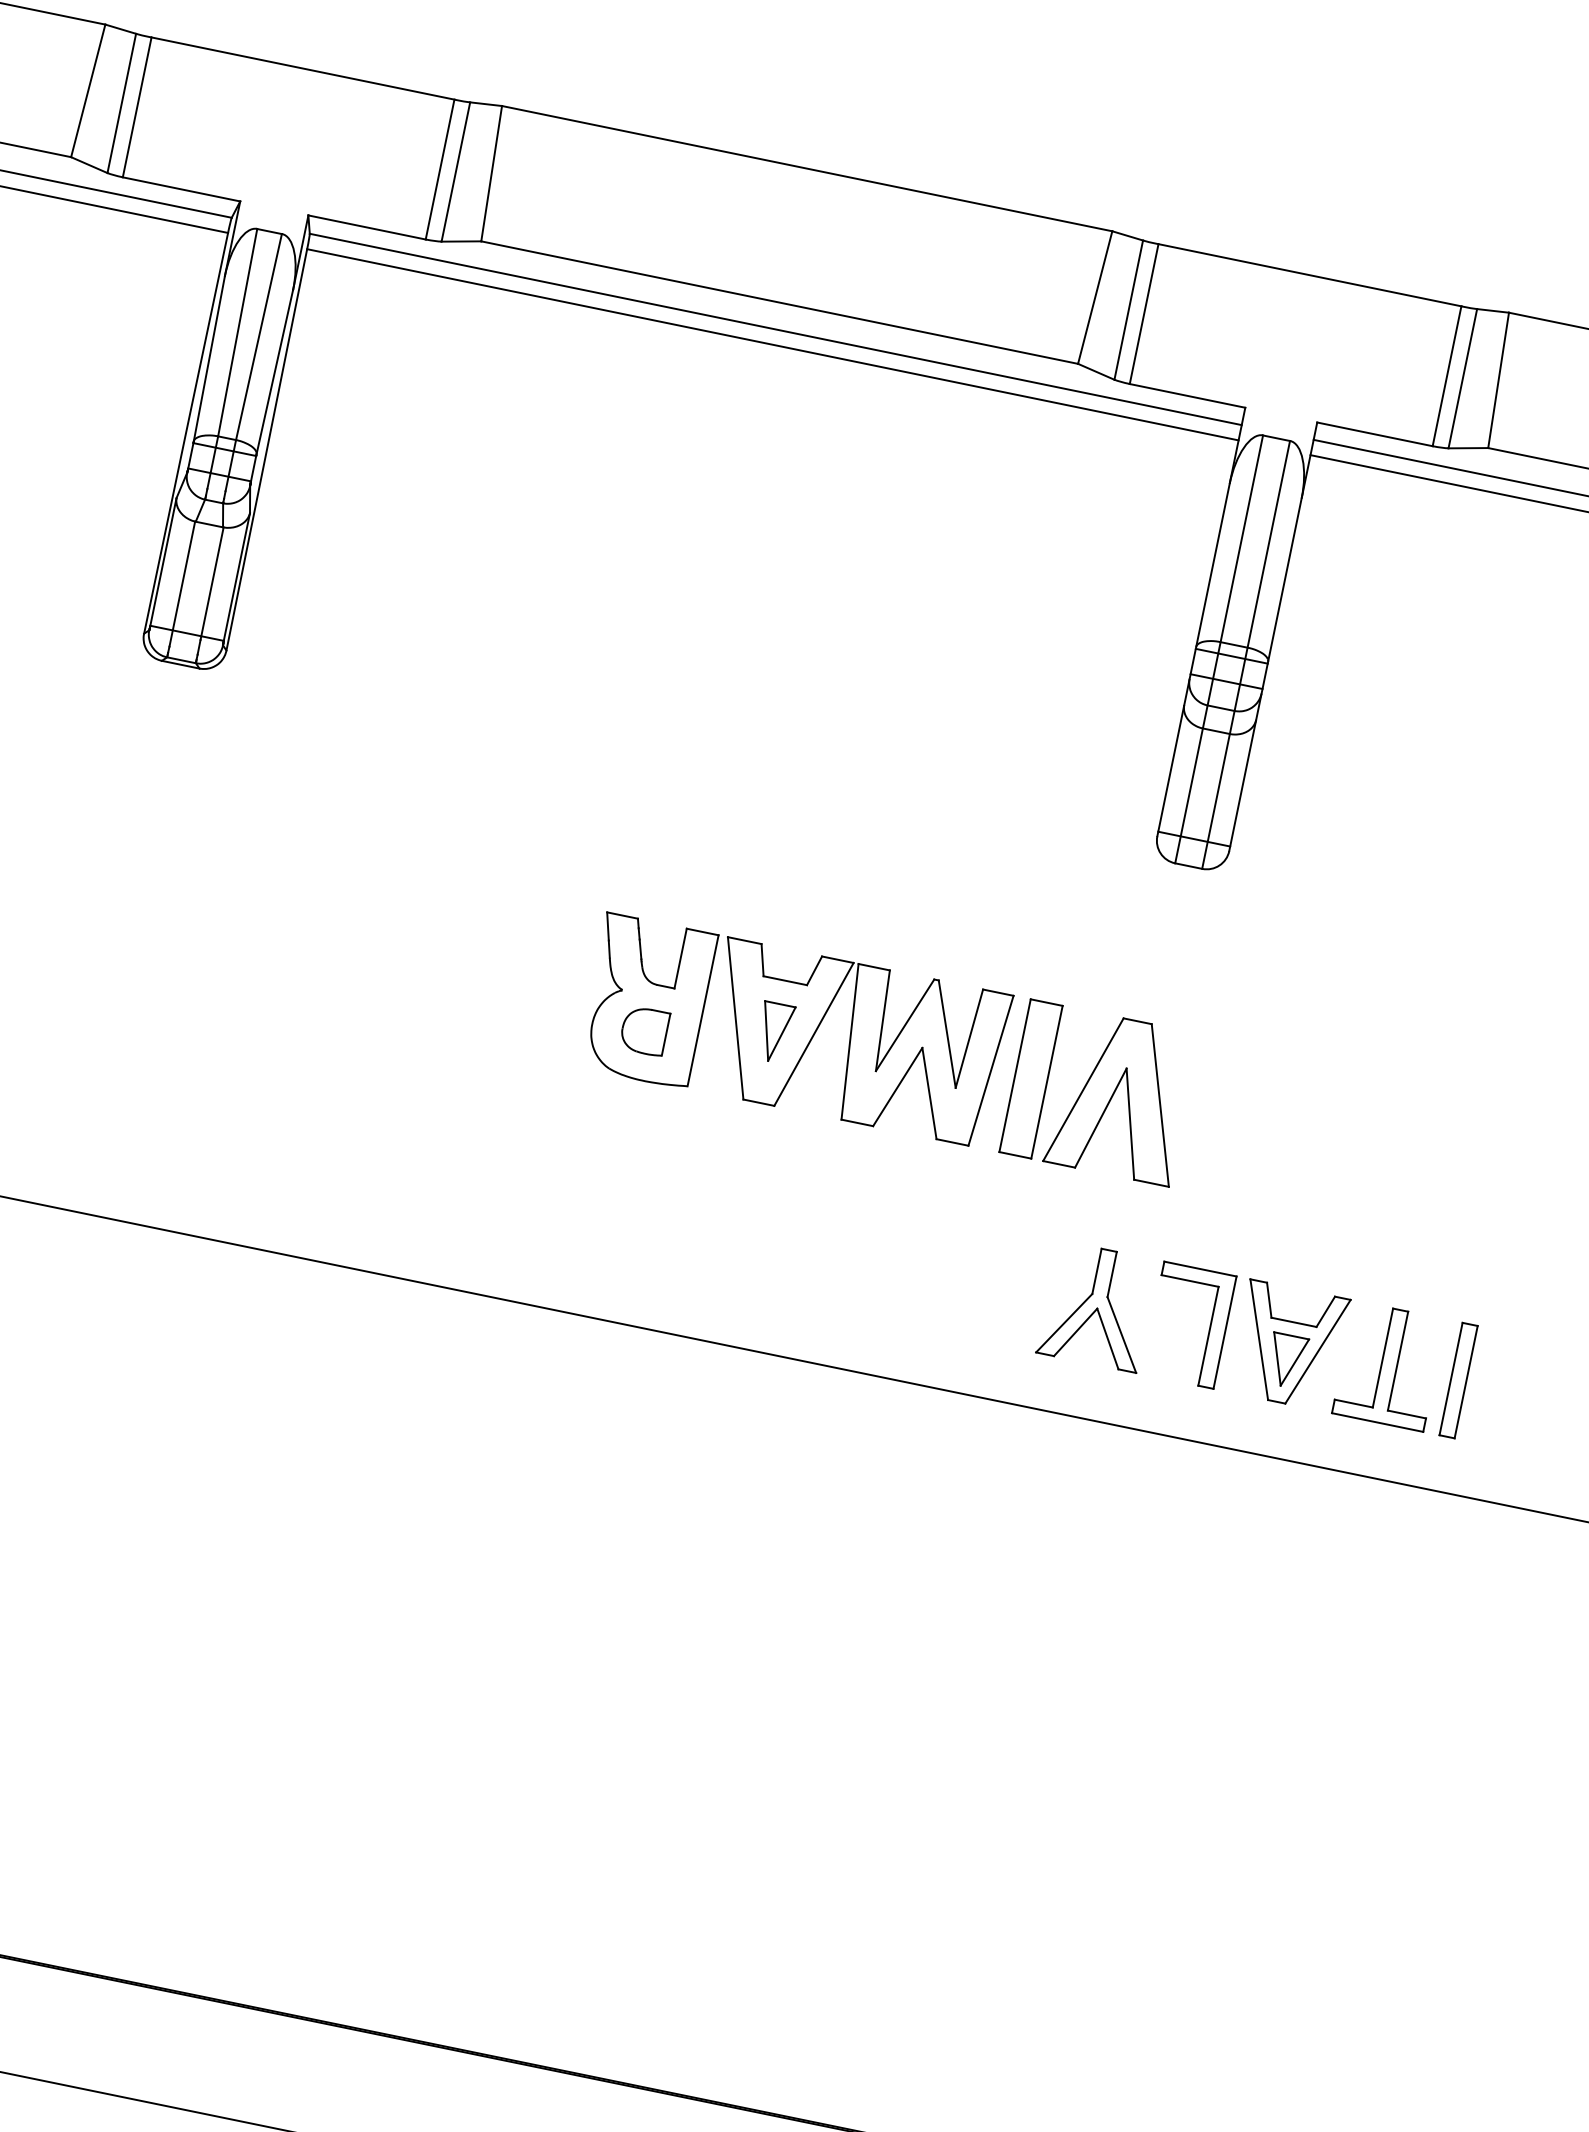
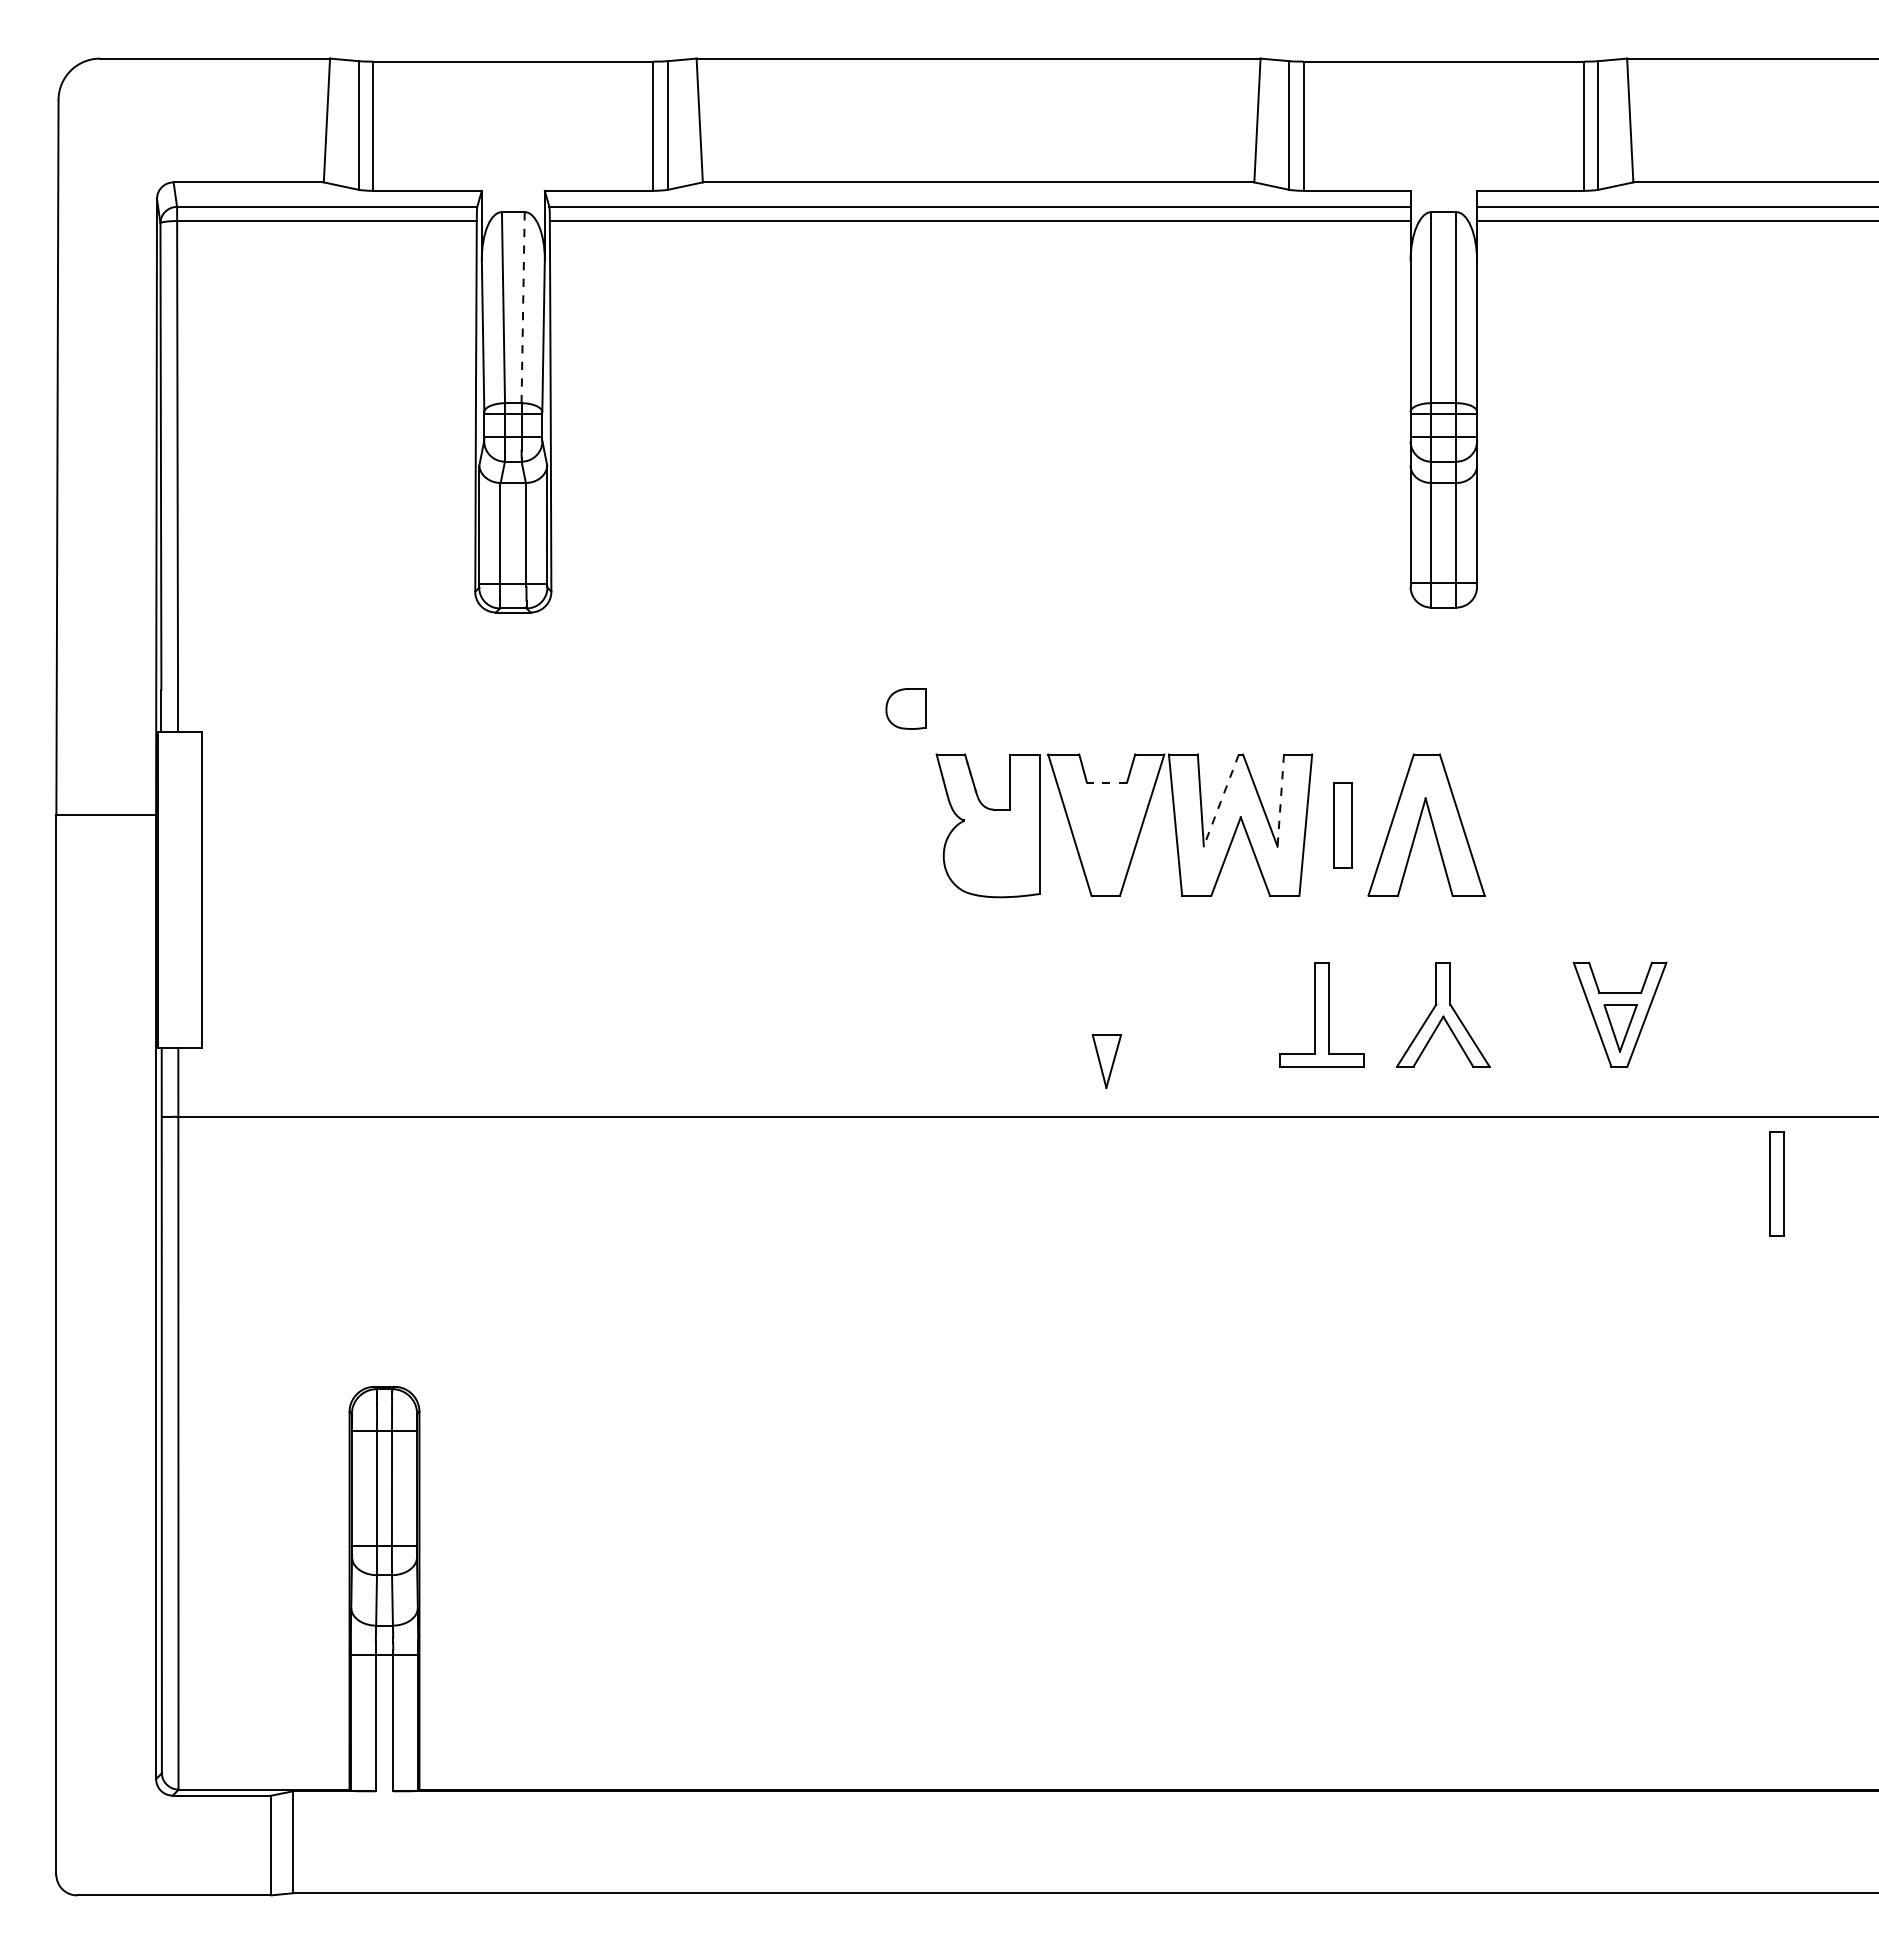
line: (259, 336) -> (523, 307), solid -> dashed
line: (784, 980) -> (1106, 782), solid -> dashed
line: (905, 1025) -> (1221, 800), solid -> dashed
part: (643, 1030) -> (905, 708), moved
part: (774, 1032) -> (1106, 1061), moved
line: (968, 1039) -> (1280, 801), solid -> dashed
part: (1030, 1079) -> (1342, 825), size x0.6
part: (1209, 1329) -> (1546, 1014), removed
part: (1389, 1366) -> (1321, 1014), moved
part: (1458, 1380) -> (1776, 1183), moved

